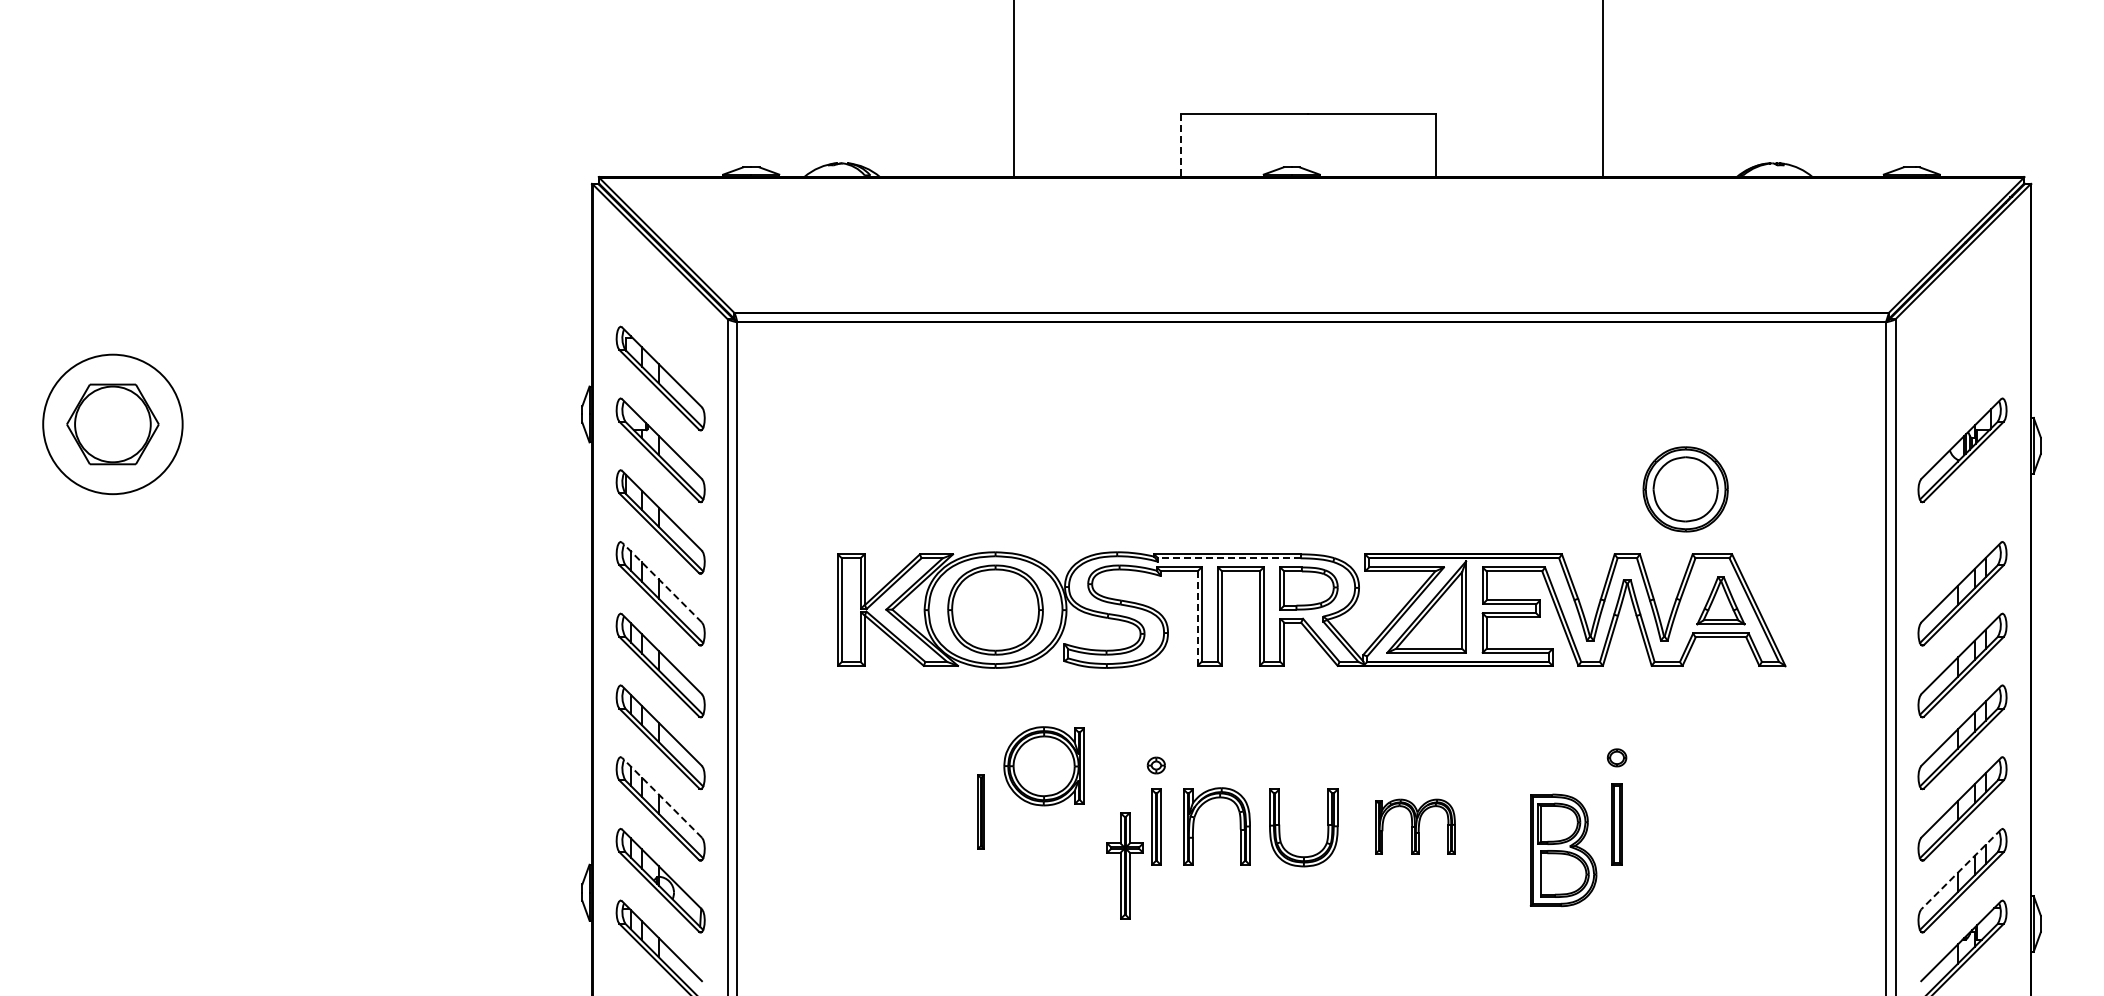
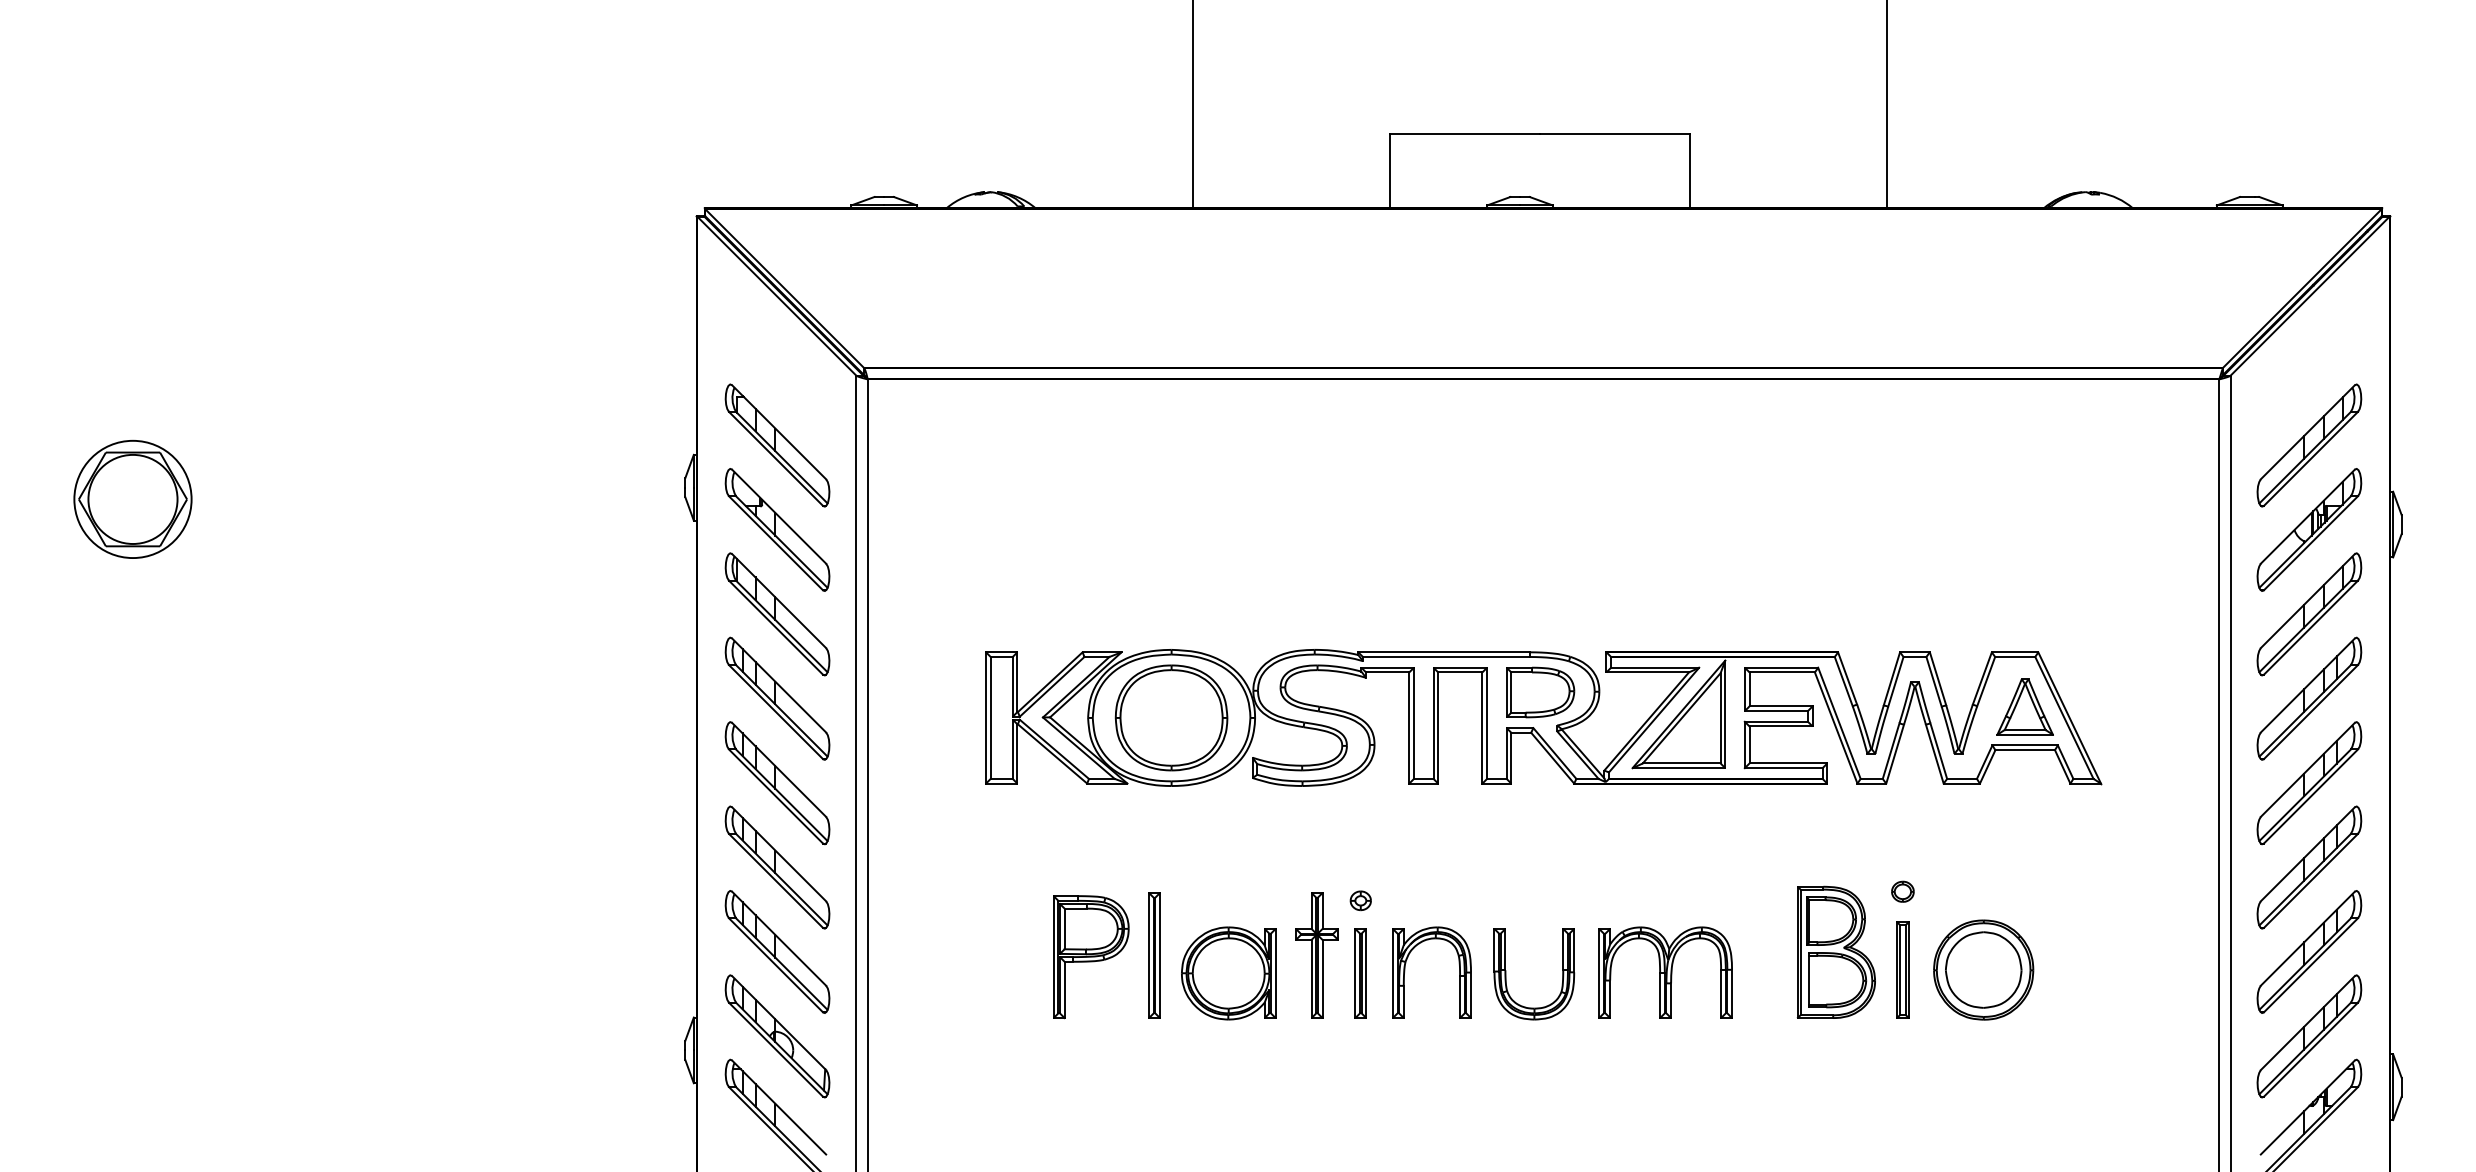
line: (1180, 145) -> (1389, 171), dashed -> solid
part: (1962, 378) -> (2309, 445), added
circle: (112, 424) -> (132, 499), size x0.71
part: (1685, 489) -> (1983, 970), moved
part: (1962, 521) -> (2309, 613), added
line: (1228, 558) -> (1445, 657), dashed -> solid
line: (662, 582) -> (779, 685), dashed -> solid
line: (1197, 618) -> (1409, 727), dashed -> solid
part: (1043, 766) -> (1227, 973), moved
line: (662, 797) -> (779, 938), dashed -> solid
part: (980, 811) -> (1153, 954), size x1.43
part: (926, 813) -> (1090, 957), added
part: (1415, 826) -> (1665, 972), size x1.43
part: (1563, 850) -> (1836, 952), moved
part: (1124, 865) -> (1316, 954), moved
line: (1961, 869) -> (2308, 1023), dashed -> solid

